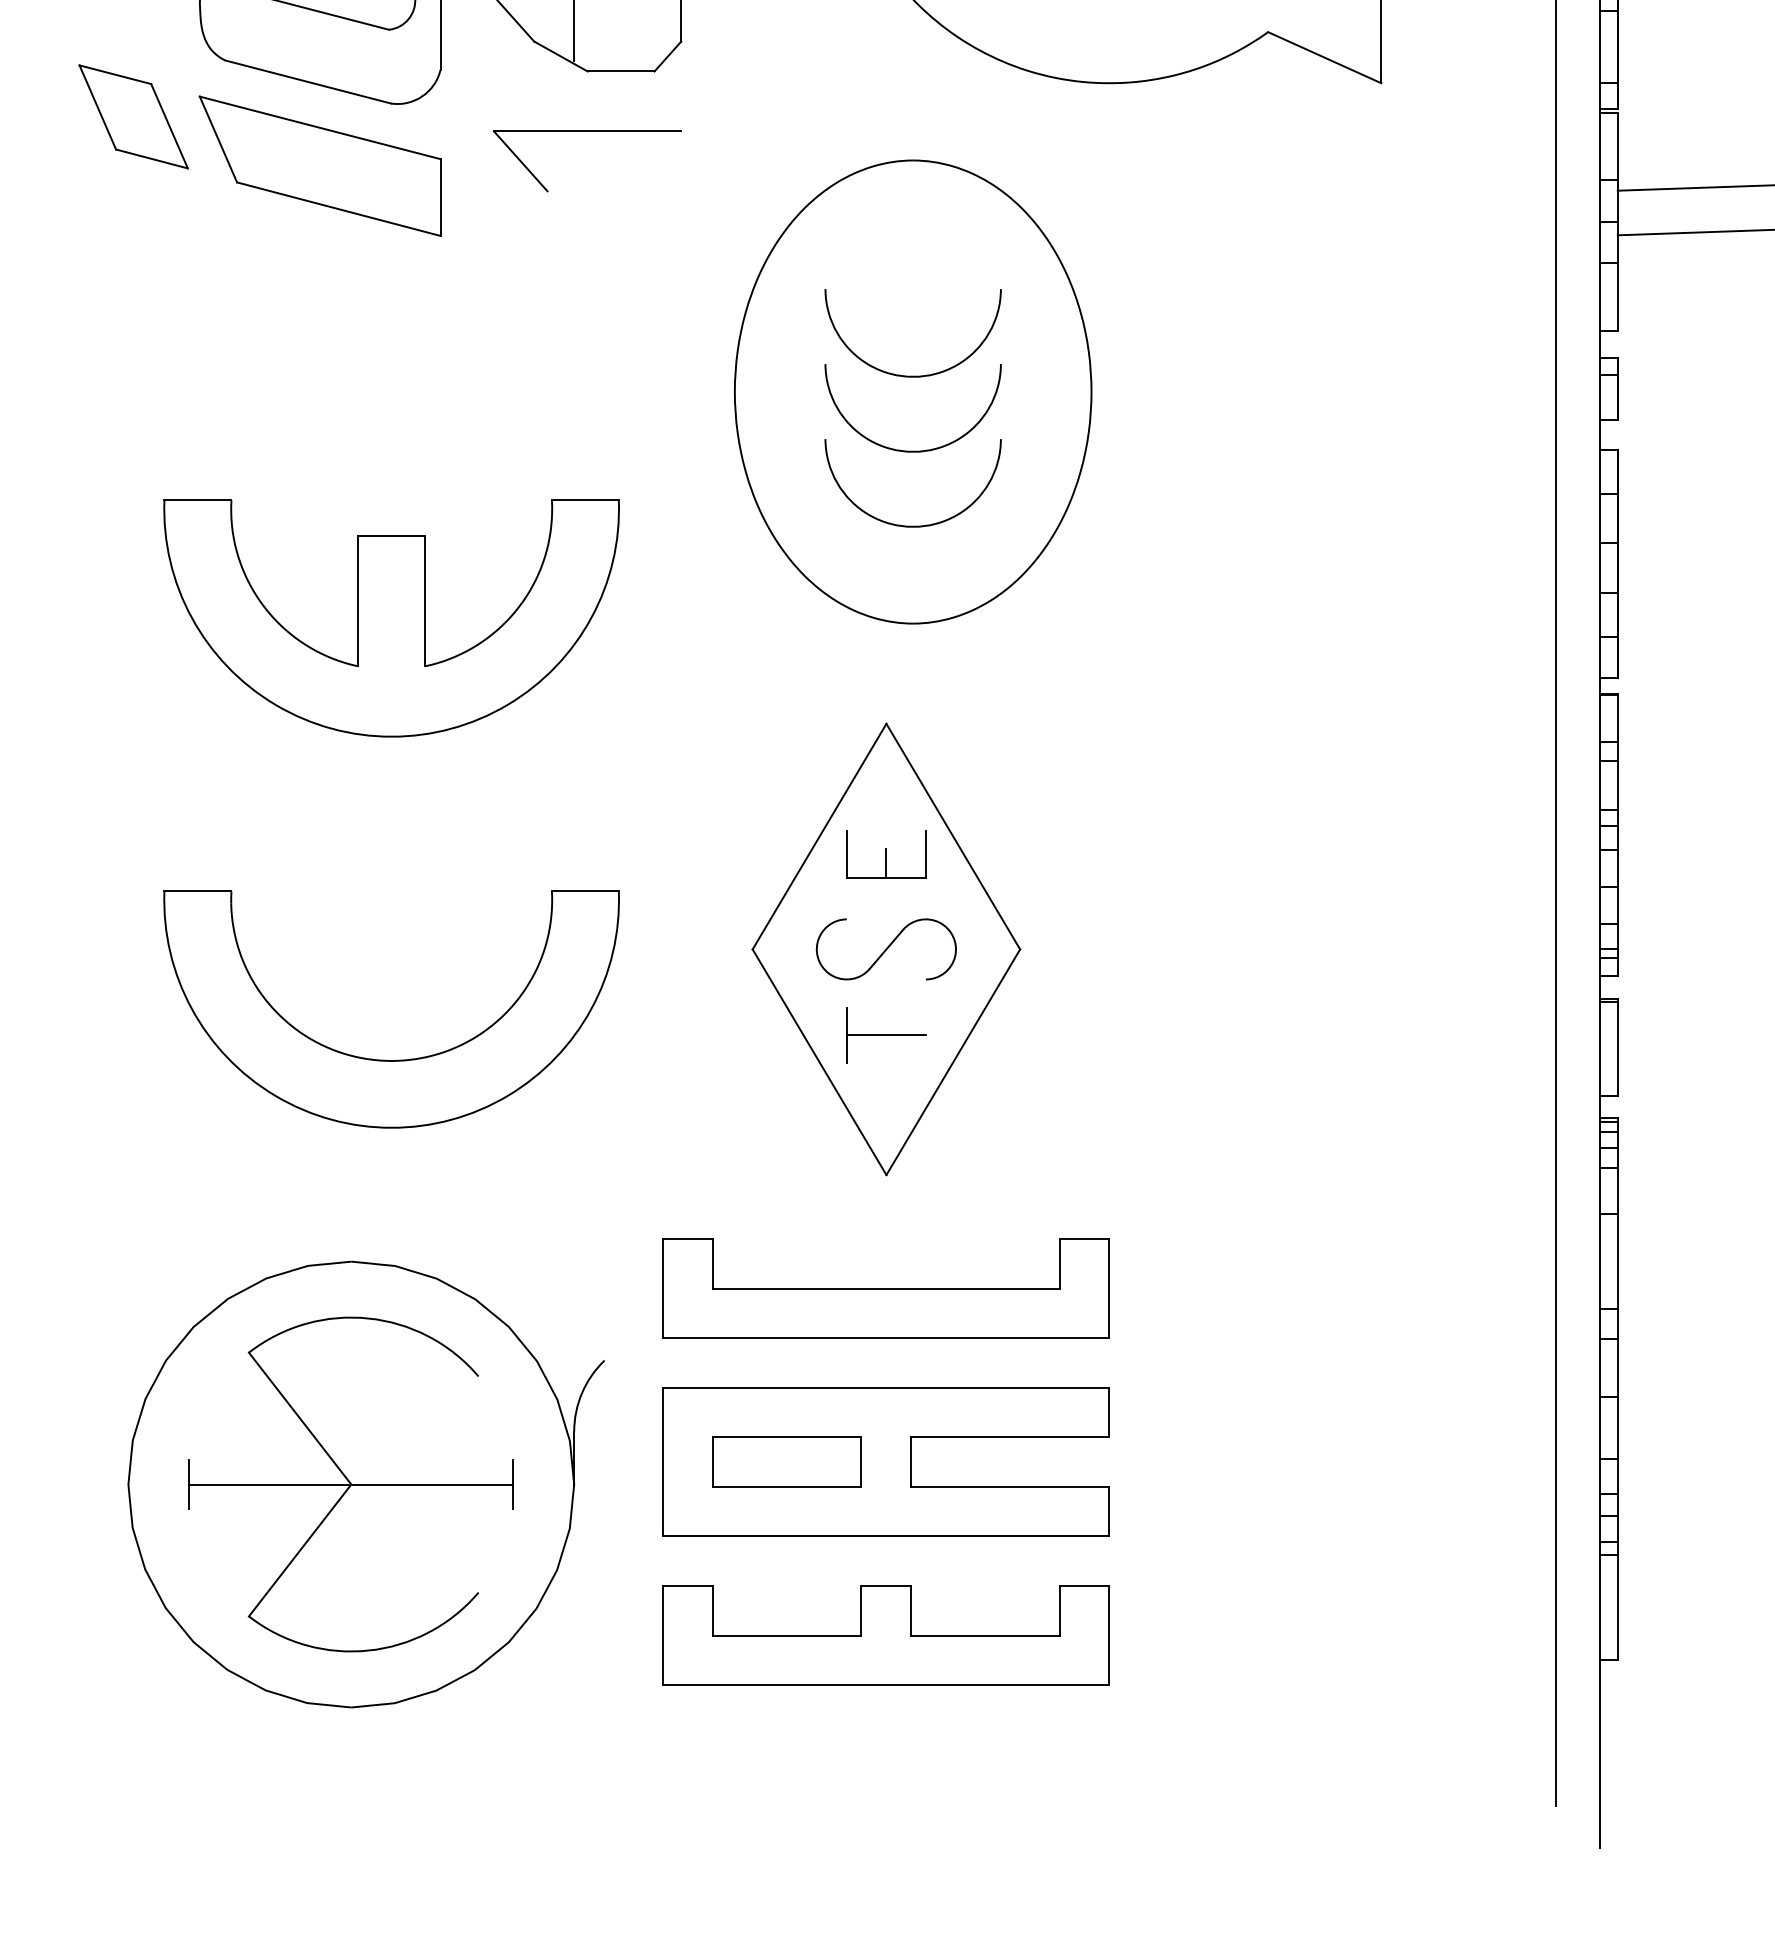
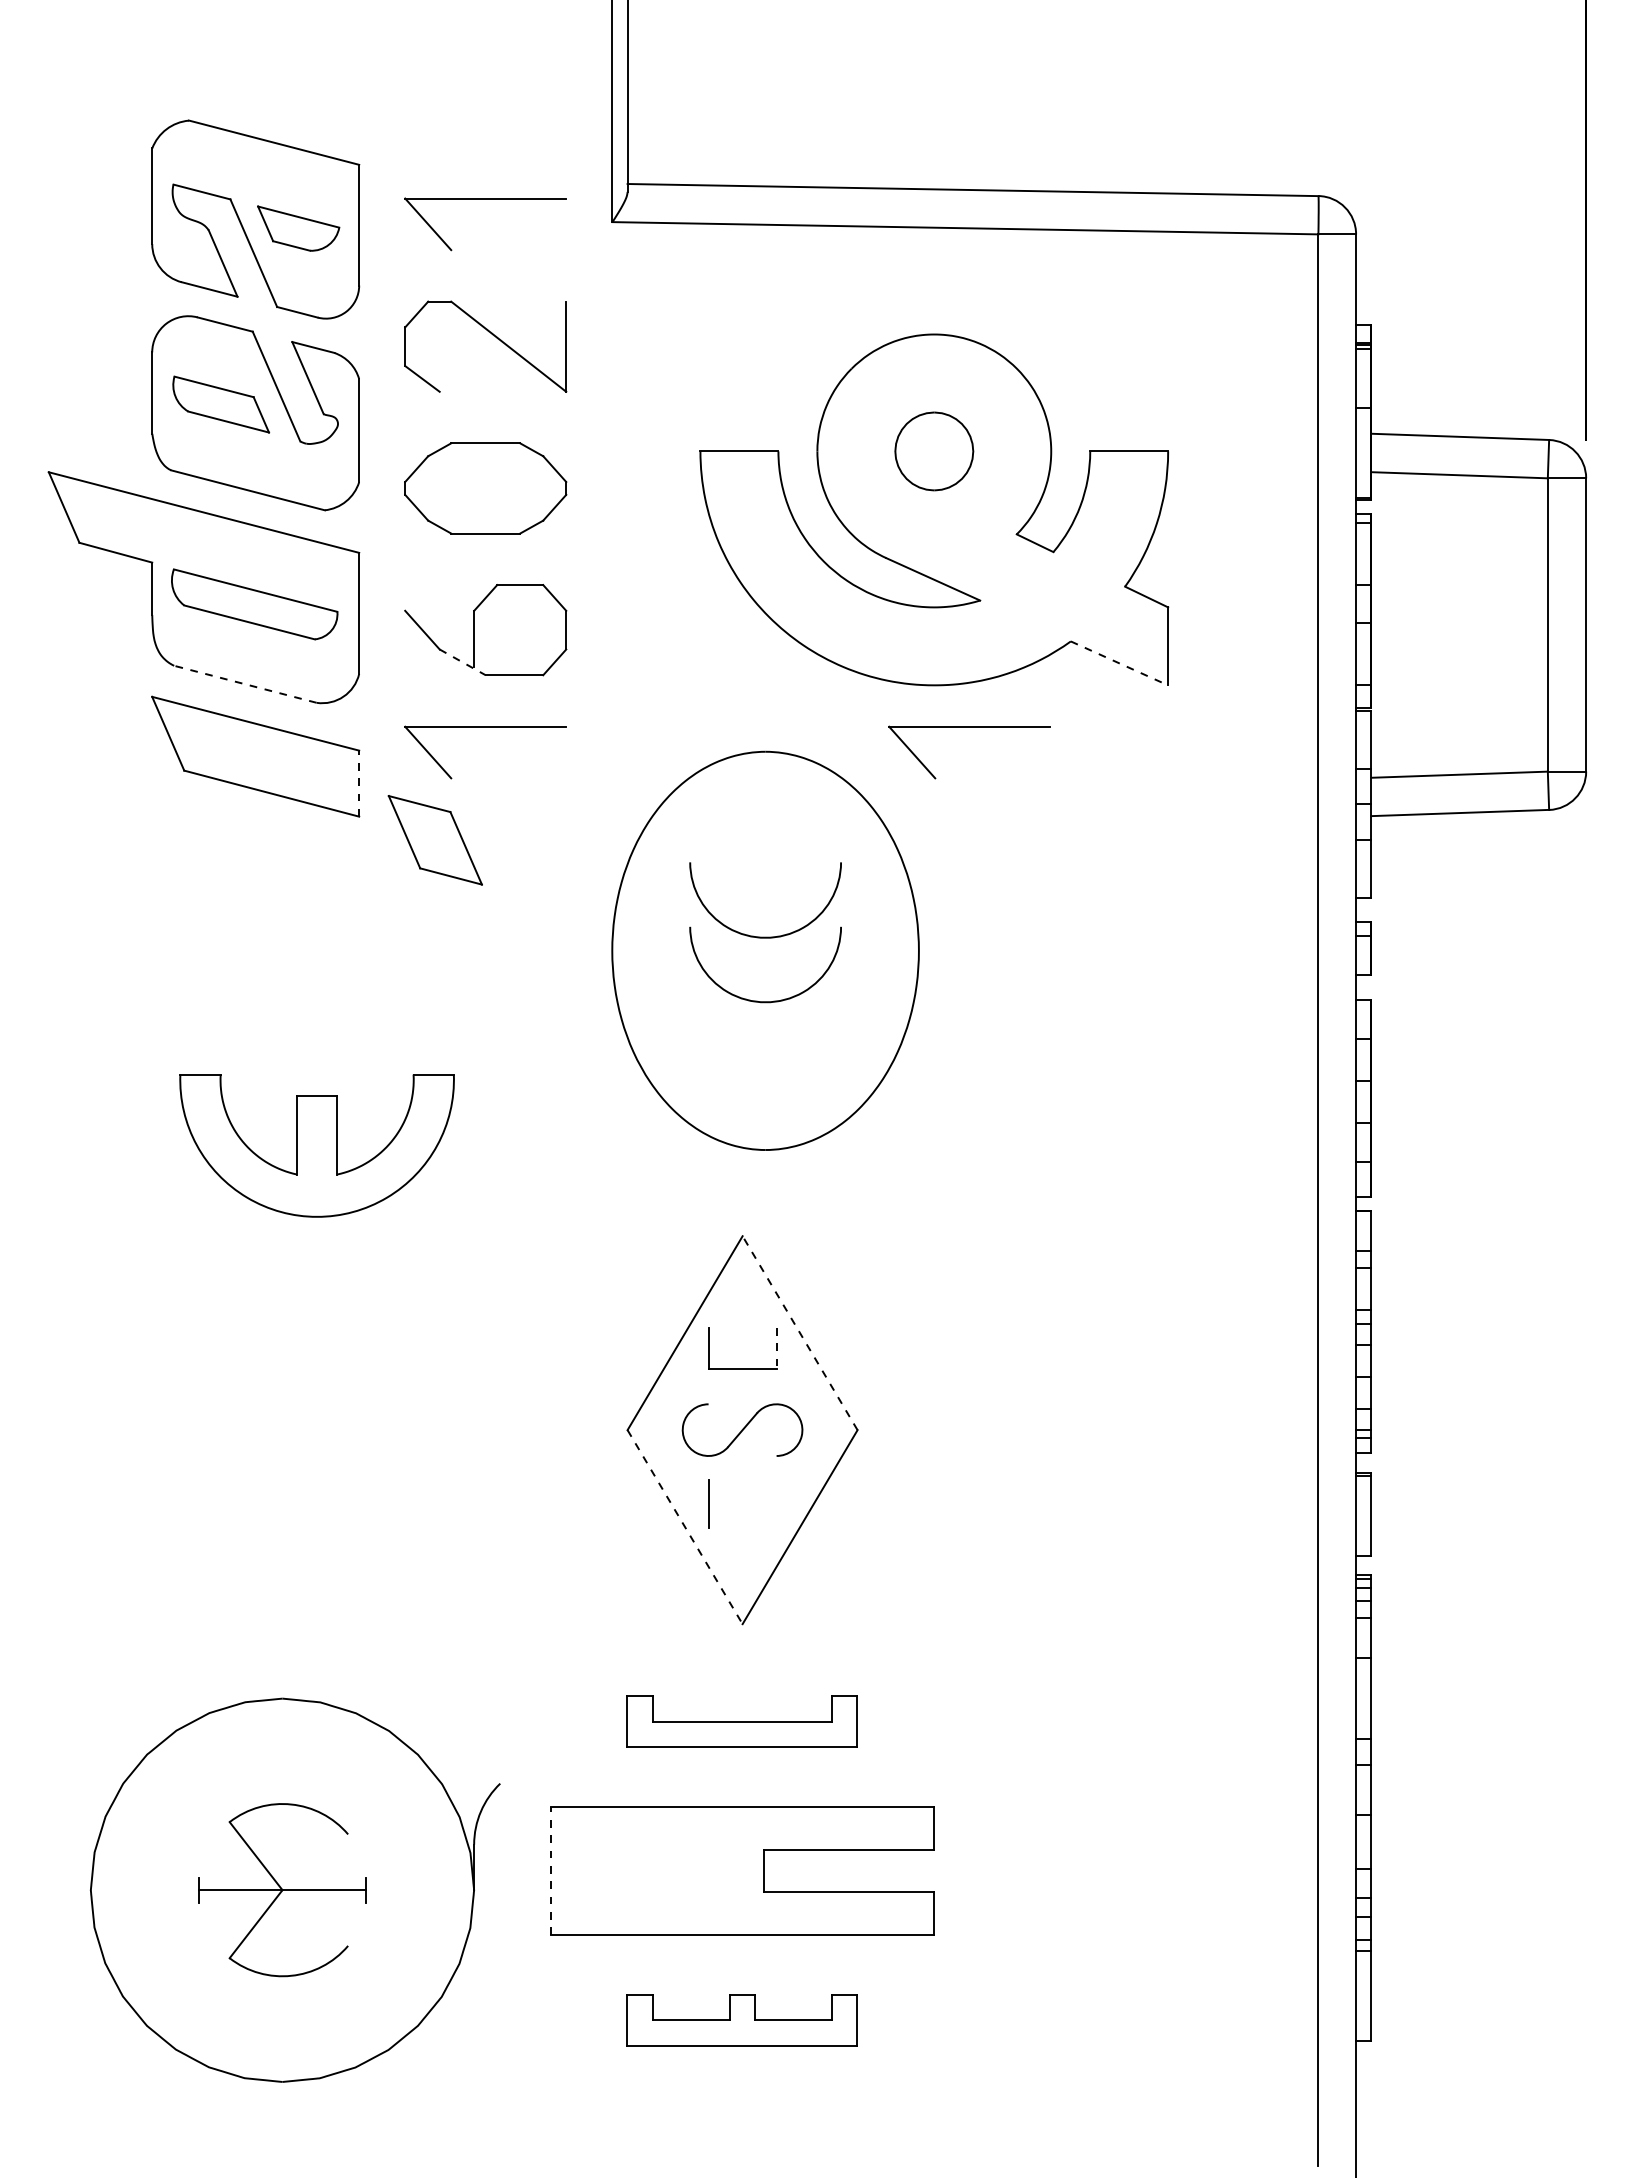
line: (561, 56) -> (463, 662), solid -> dashed
line: (1324, 57) -> (1119, 663), solid -> dashed
line: (308, 82) -> (245, 684), solid -> dashed
part: (132, 117) -> (434, 840), moved
part: (1150, 132) -> (969, 727), added
line: (440, 197) -> (359, 783), solid -> dashed
curve: (913, 525) -> (765, 1065), removed
part: (390, 618) -> (316, 1145), size x0.7
line: (953, 837) -> (800, 1333), solid -> dashed
line: (925, 854) -> (776, 1348), solid -> dashed
line: (886, 862) -> (742, 1355), removed
line: (886, 1035) -> (742, 1504), removed
part: (382, 1059) -> (309, 1524), removed
line: (820, 1062) -> (685, 1527), solid -> dashed
part: (886, 1288) -> (742, 1721), size x0.6
part: (786, 1461) -> (656, 1870), removed
line: (663, 1462) -> (550, 1871), solid -> dashed
part: (351, 1483) -> (282, 1889), size x0.6
part: (886, 1636) -> (742, 2020), size x0.6

